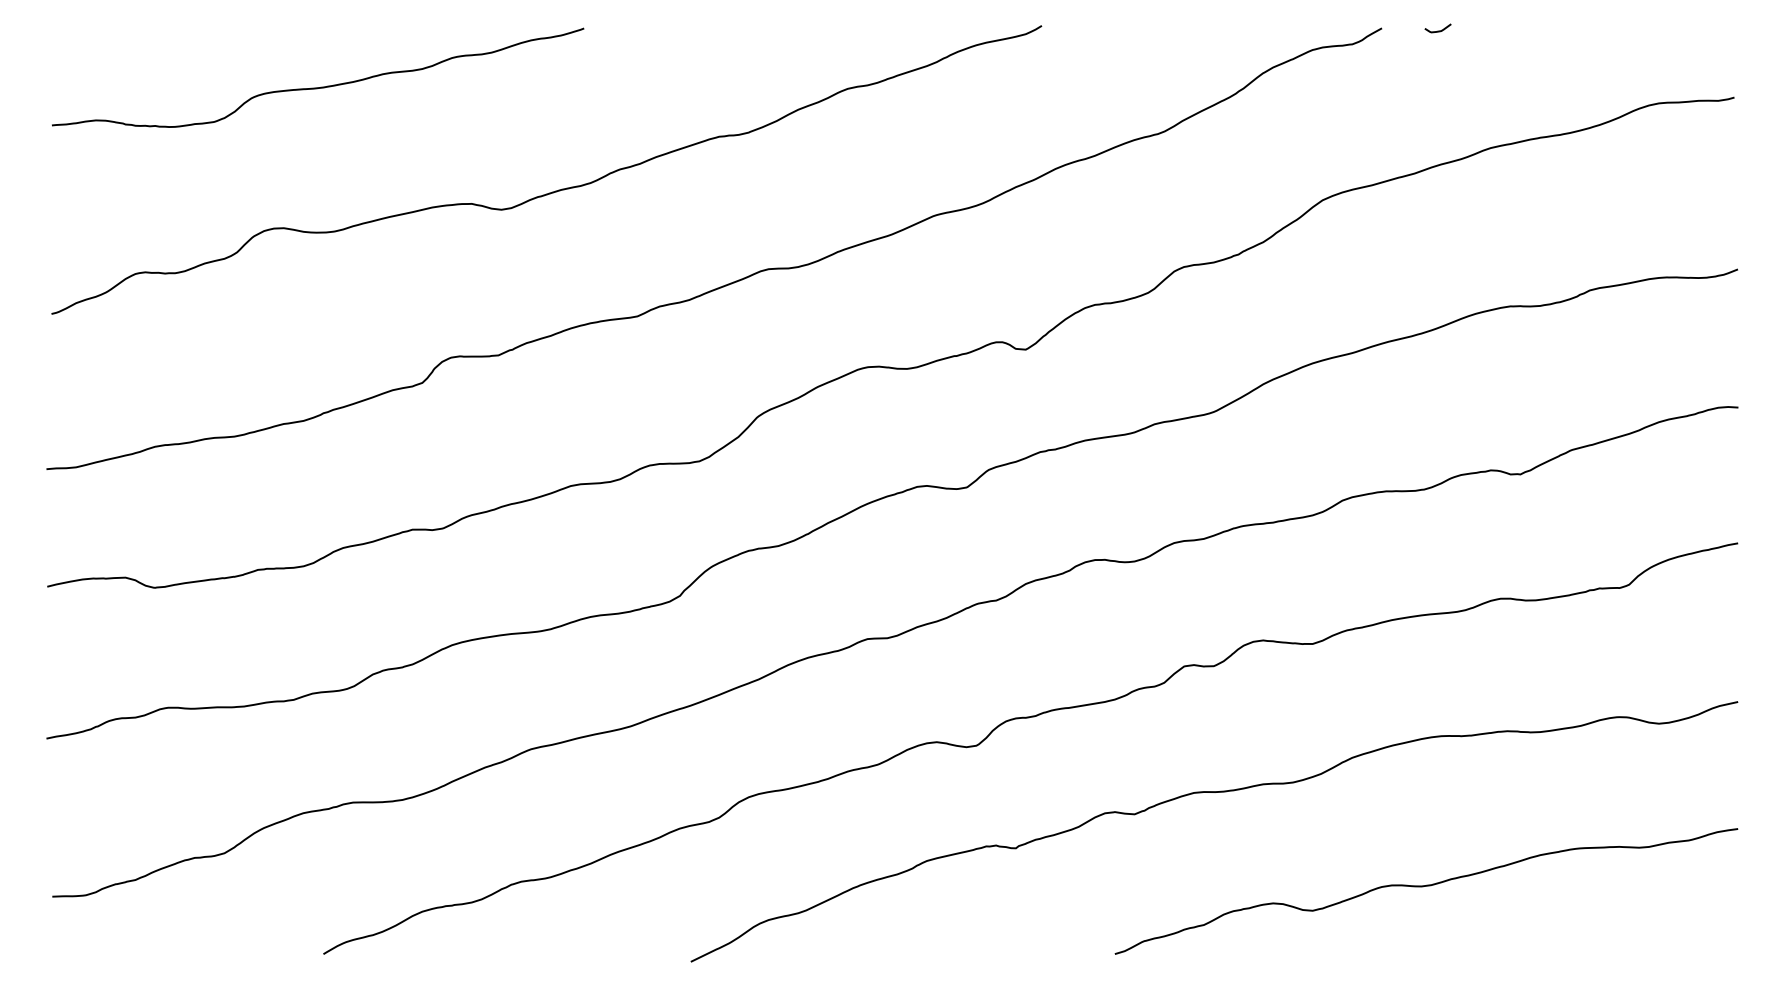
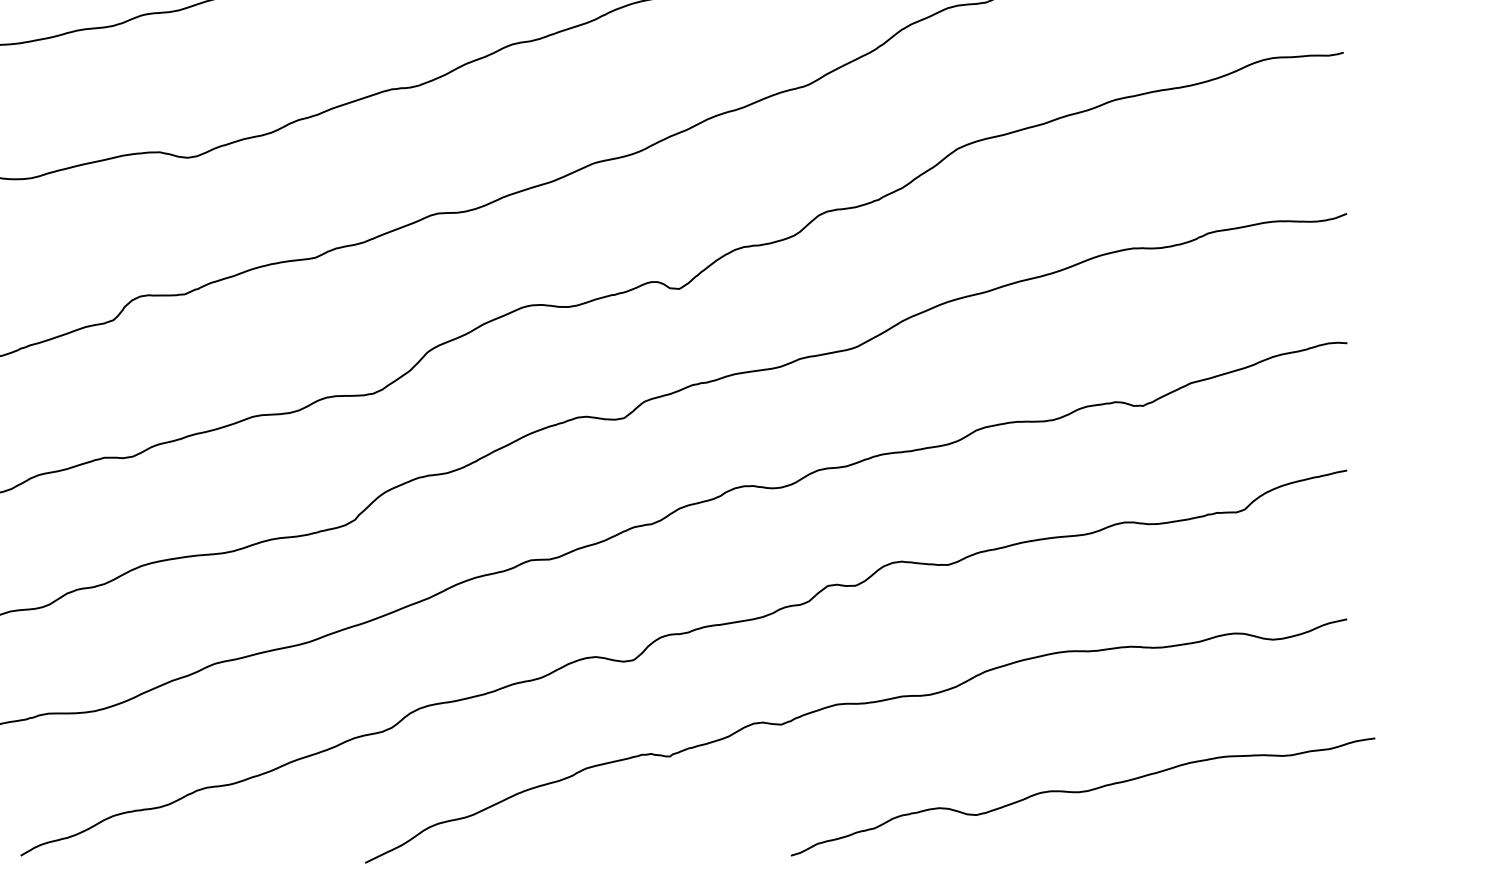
curve: (1426, 886) -> (1083, 792), moved

